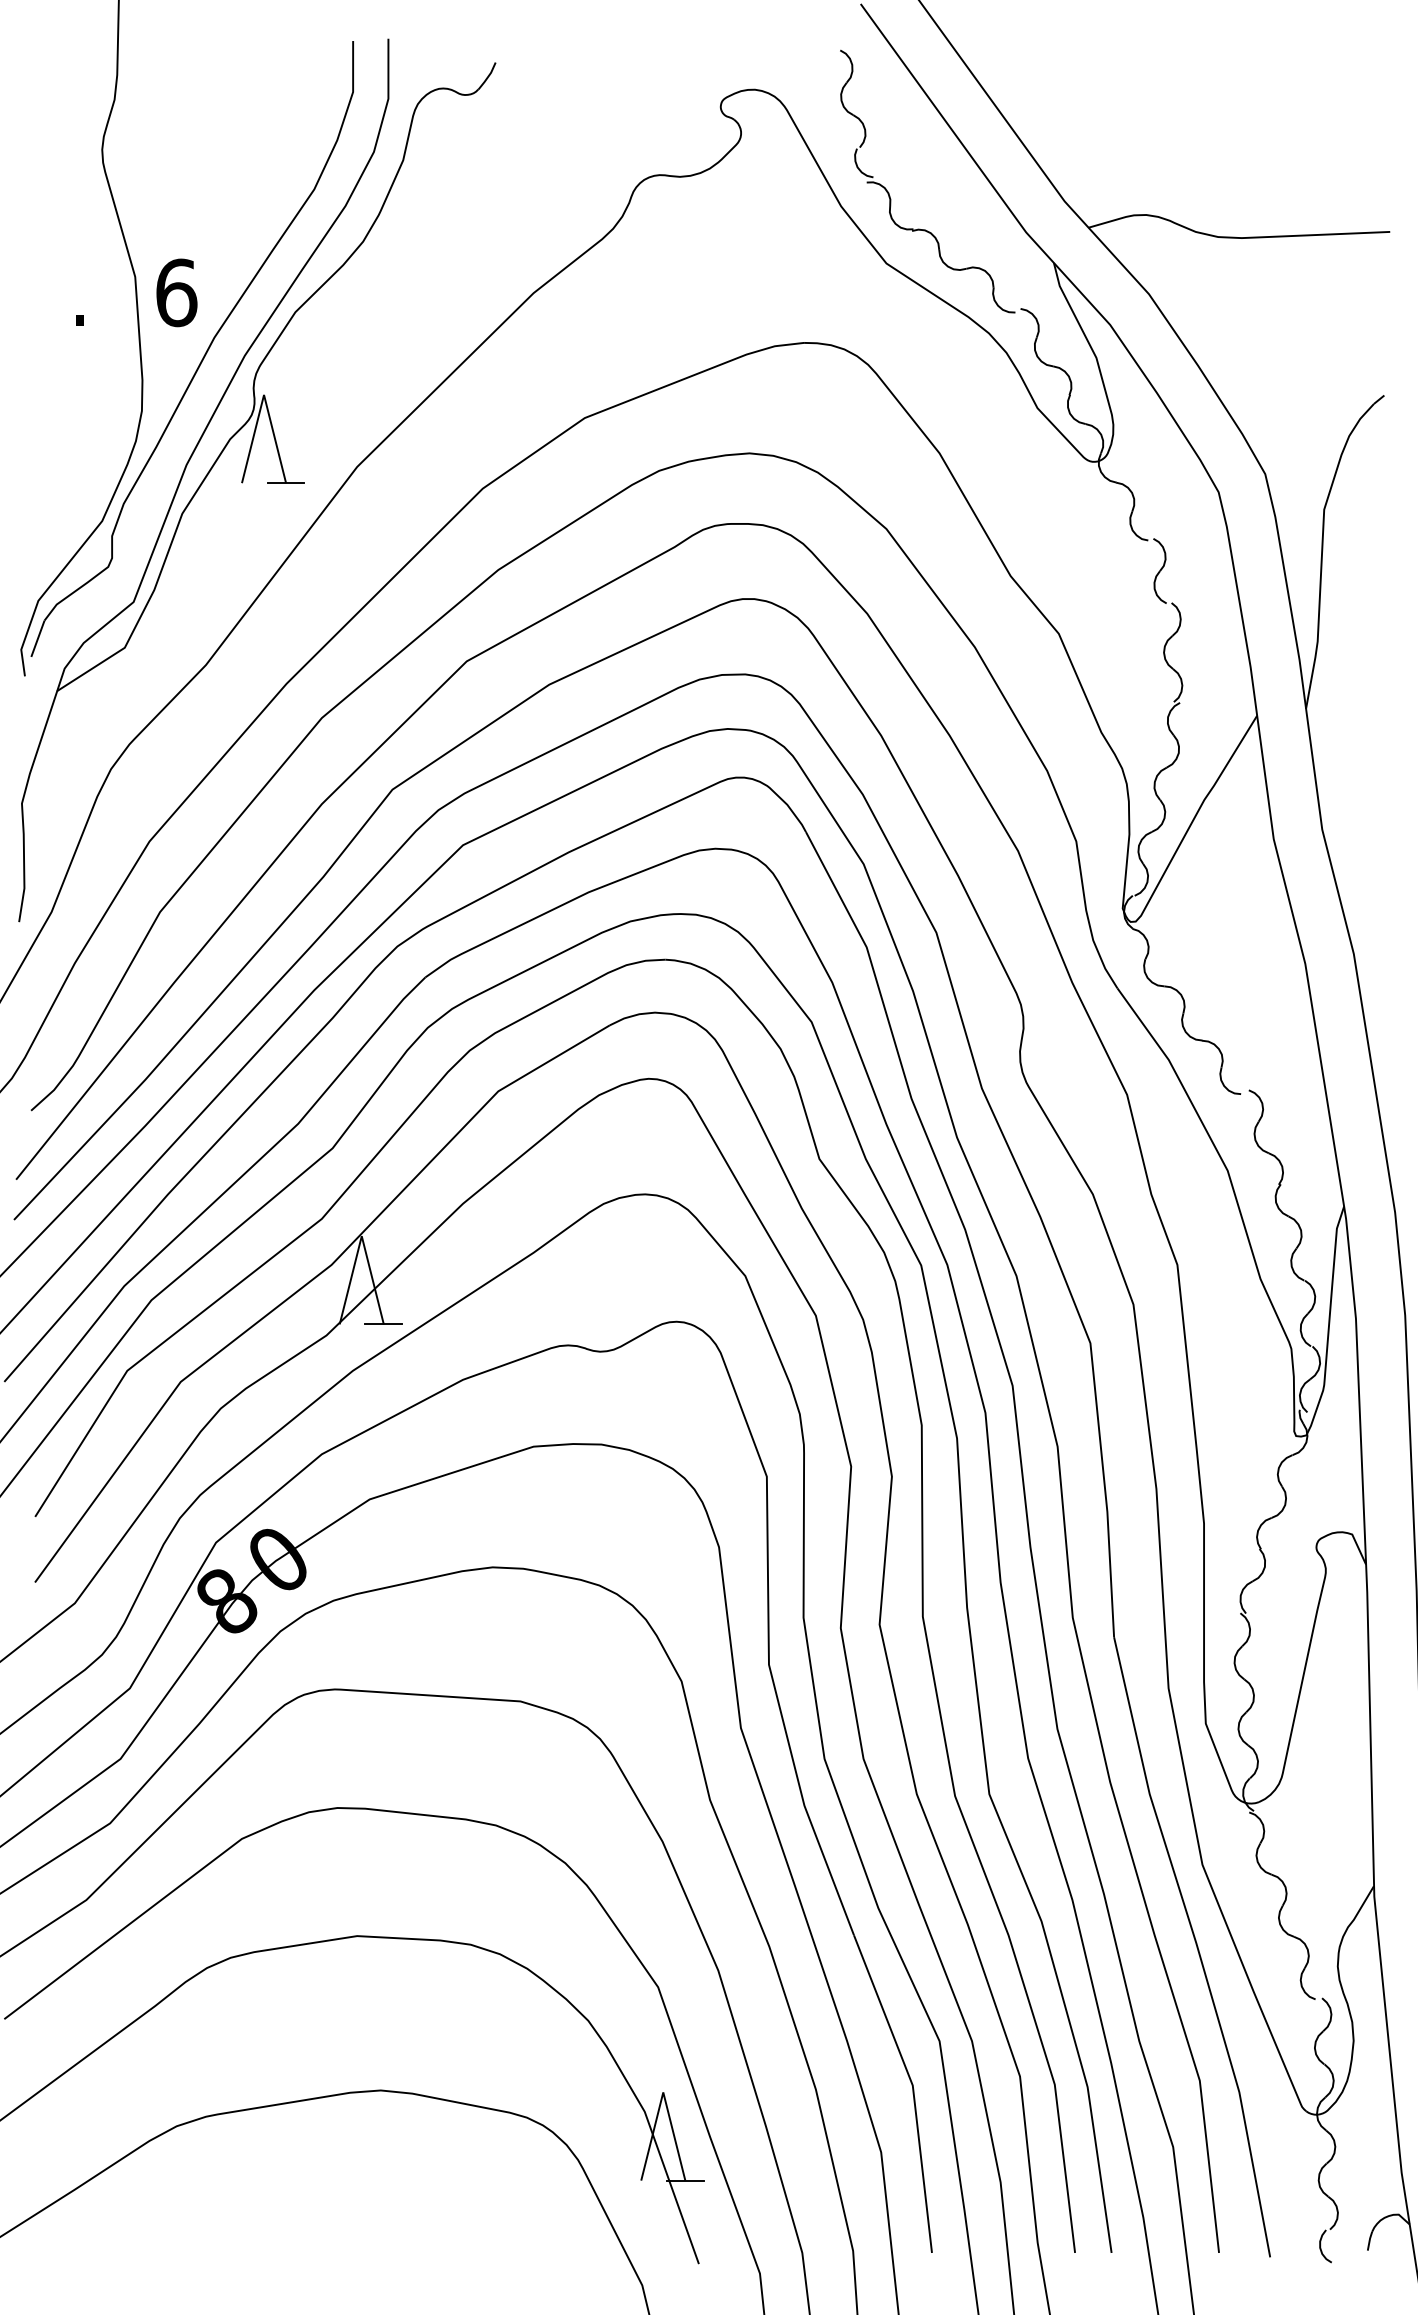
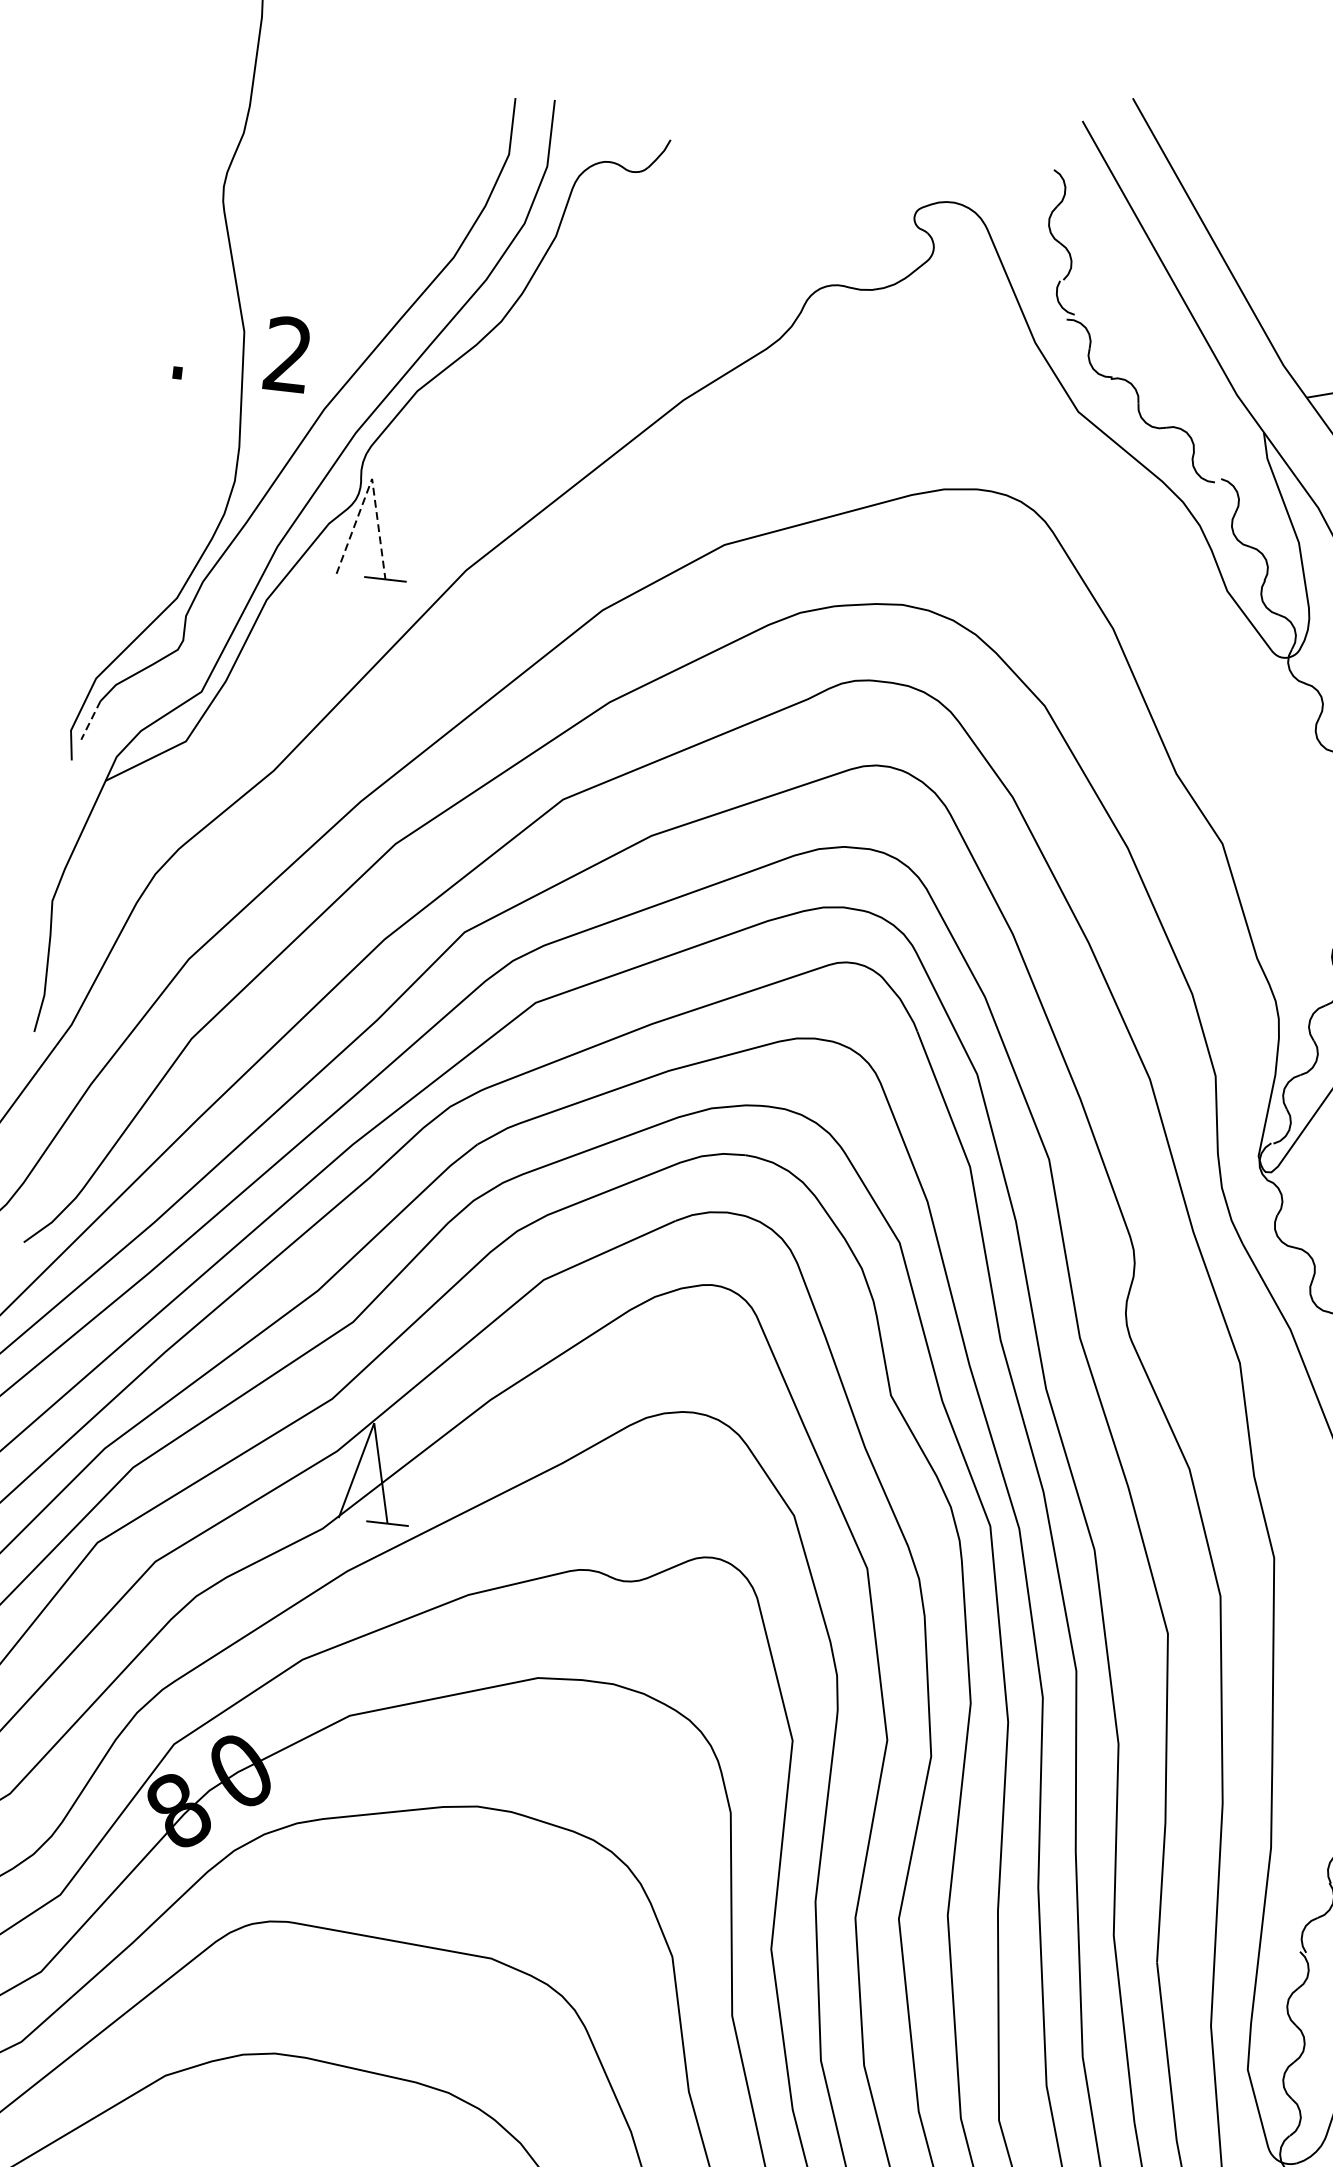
text: (176, 292) -> (288, 354), 6 -> 2
line: (264, 394) -> (372, 478), solid -> dashed
line: (37, 639) -> (90, 721), solid -> dashed

